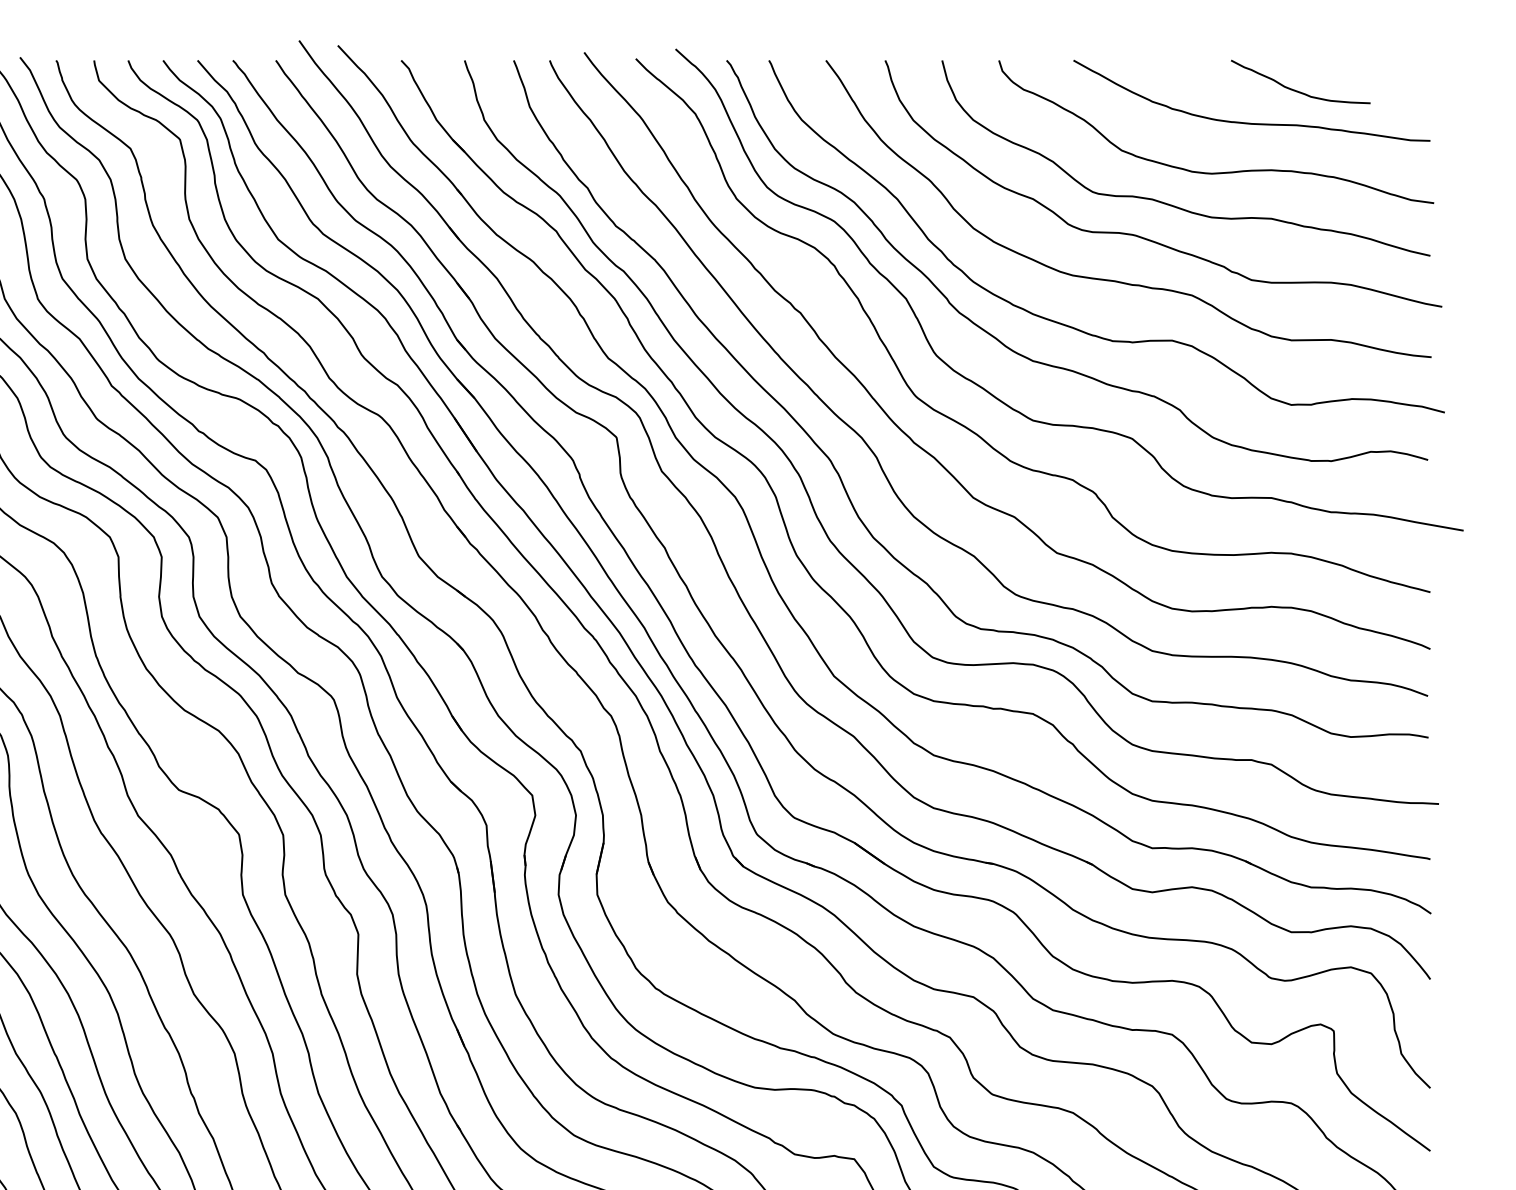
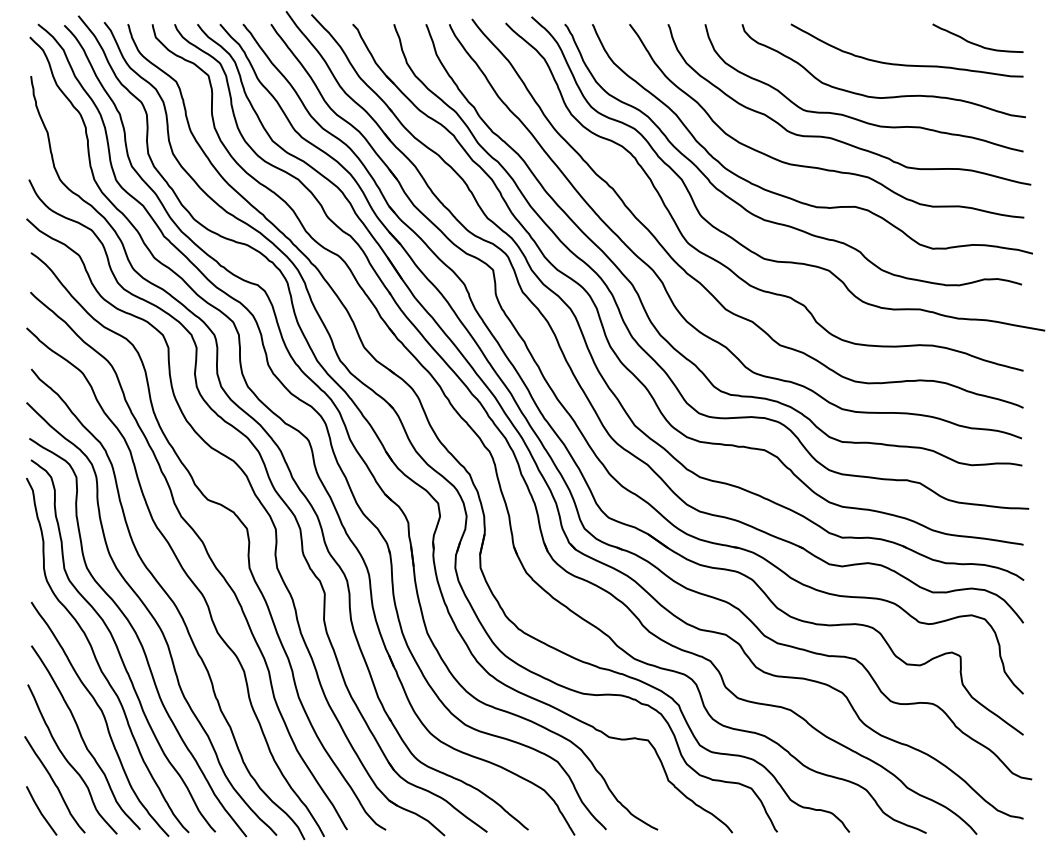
curve: (1298, 89) -> (976, 43), moved

